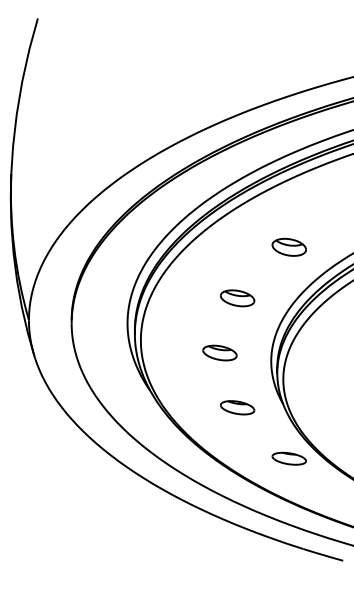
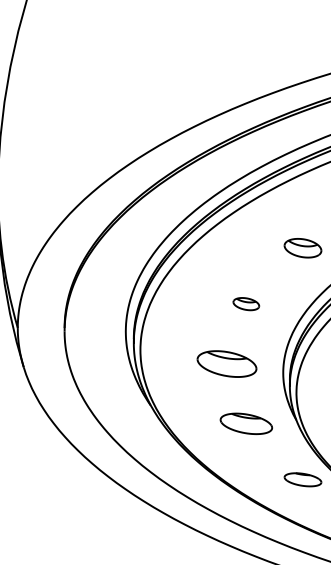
part: (237, 298) -> (246, 304), size x0.7
part: (219, 352) -> (226, 363), size x1.6
part: (237, 407) -> (246, 423), size x1.4

